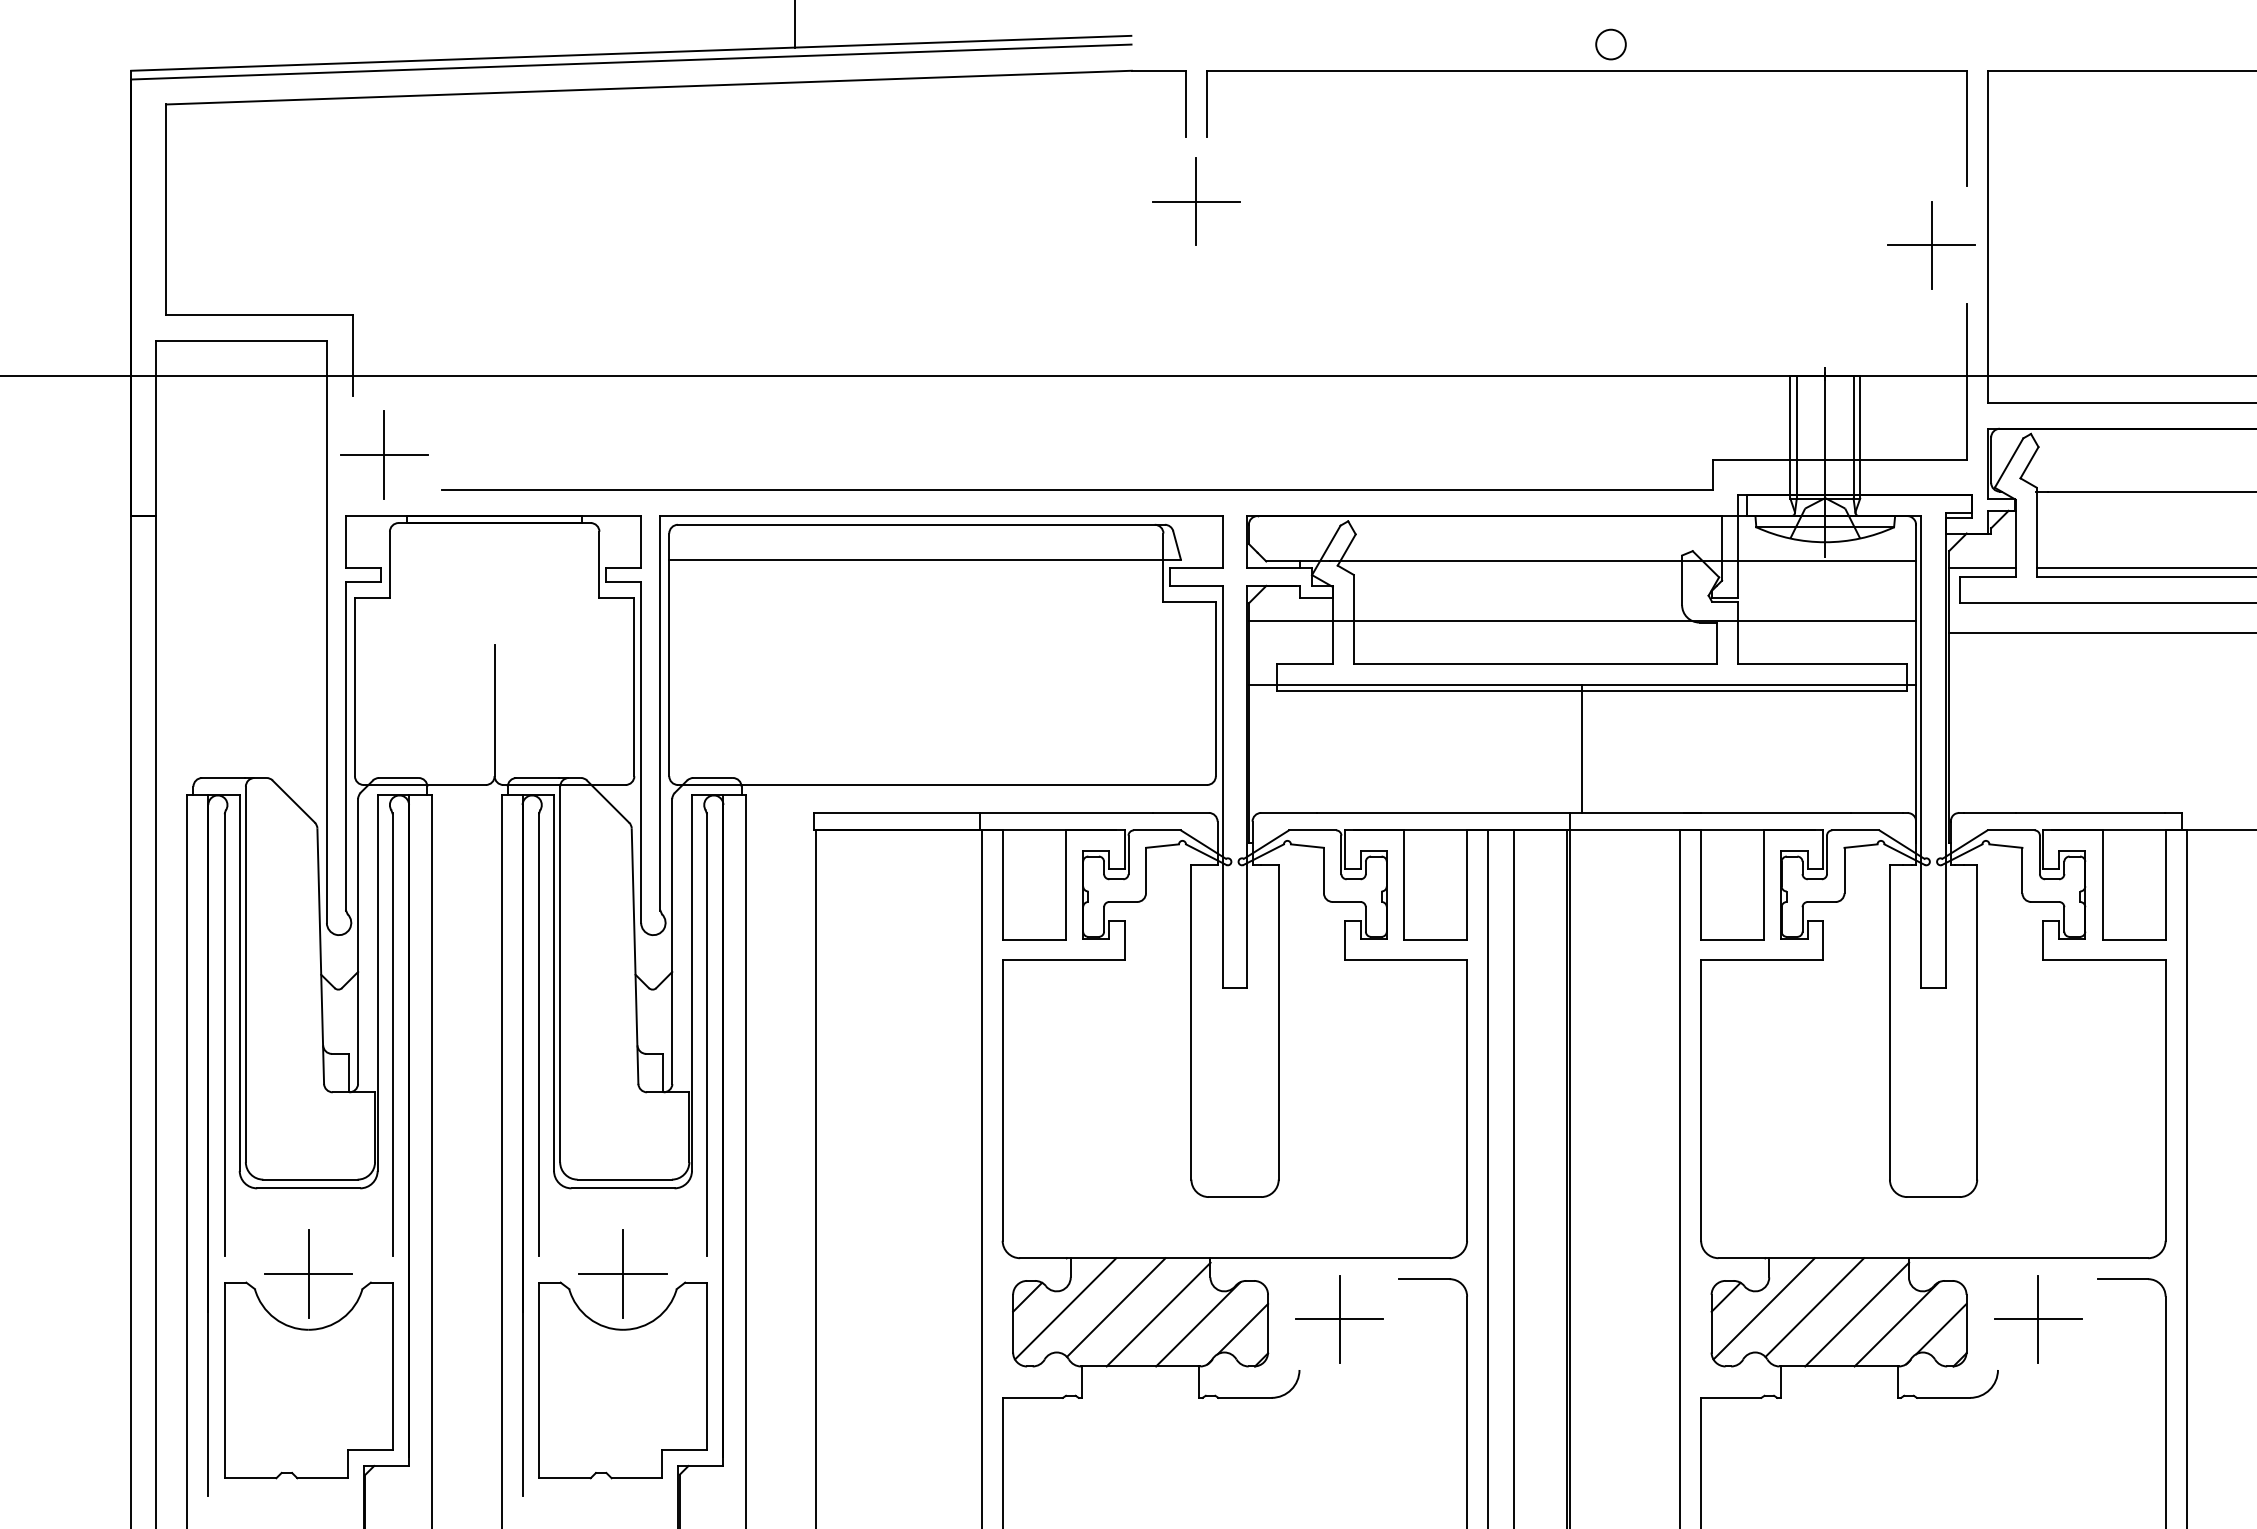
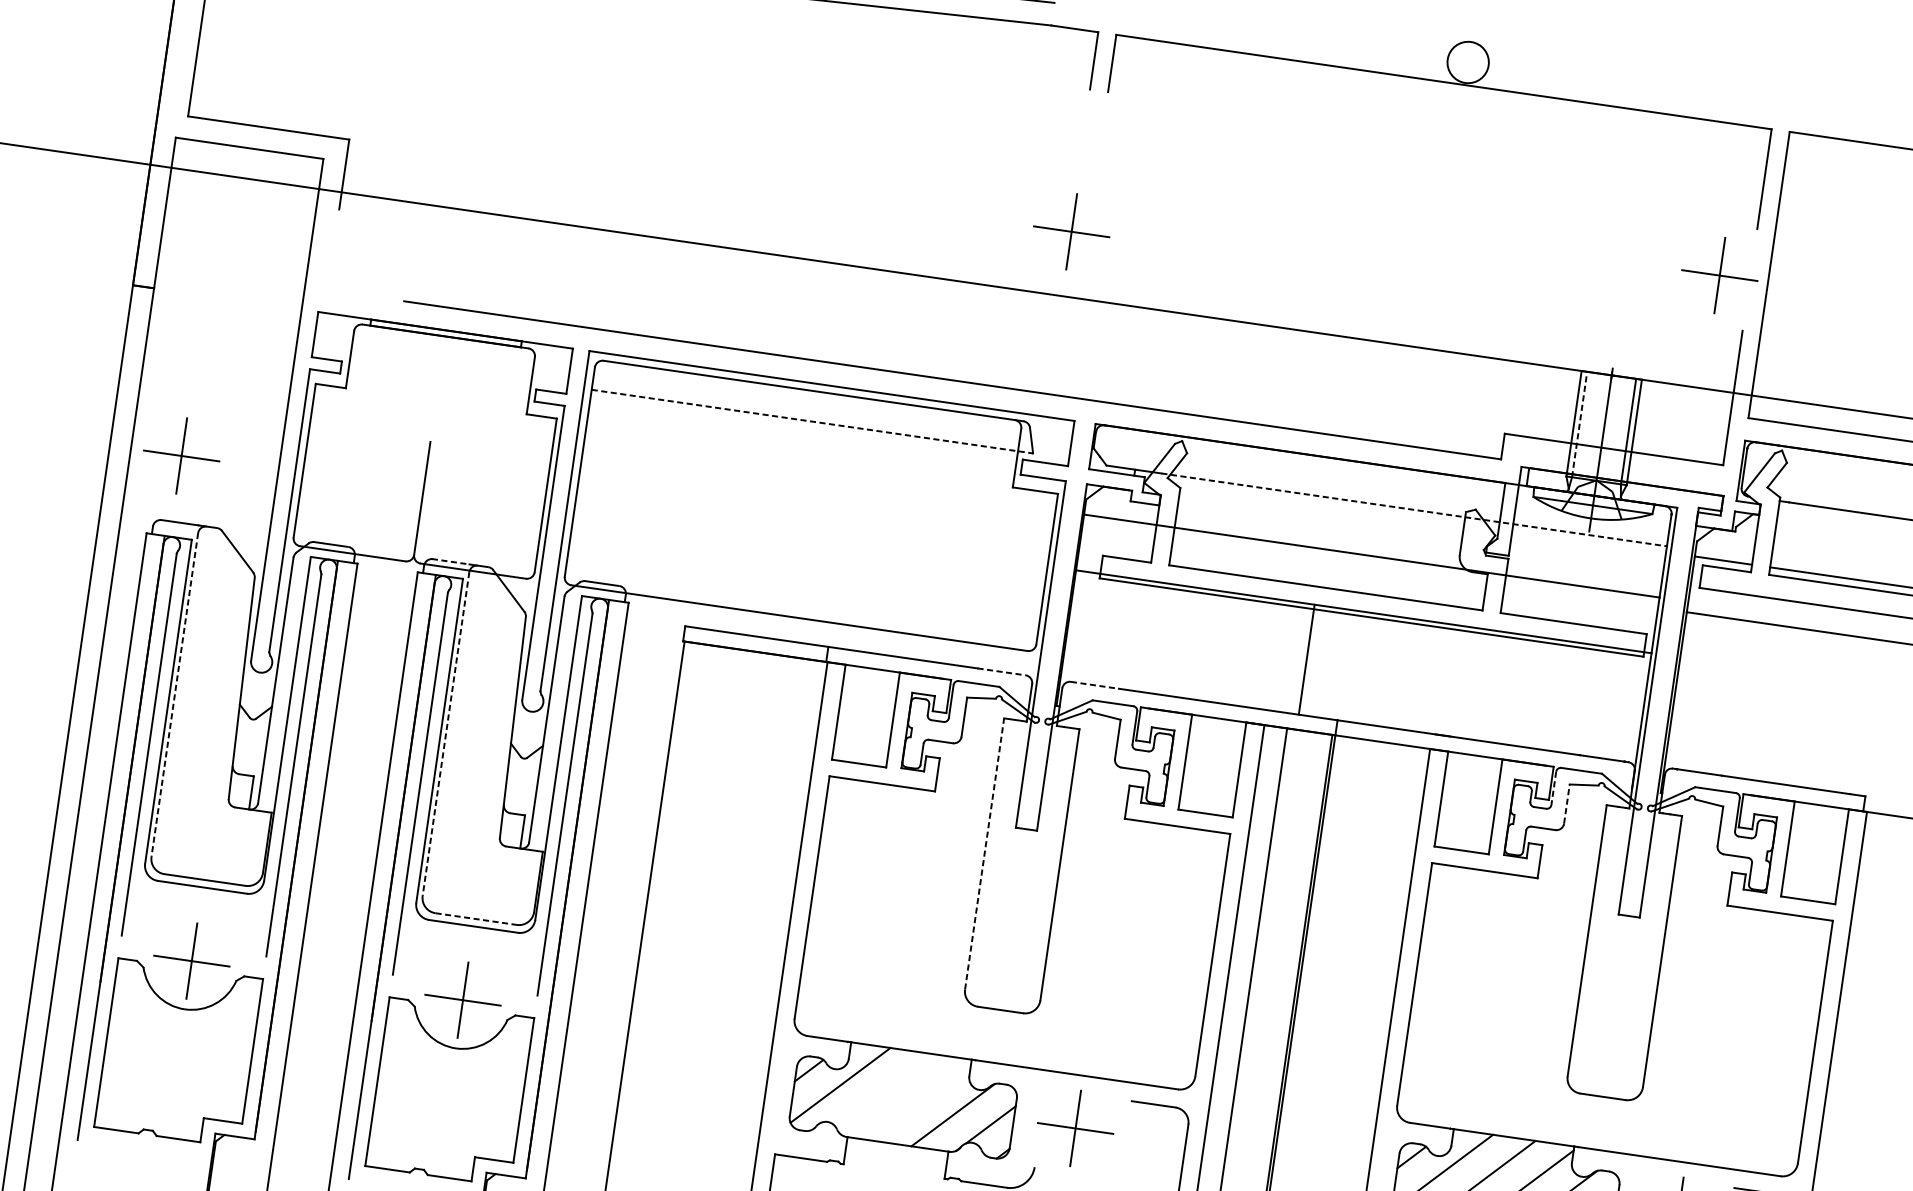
circle: (1610, 44) -> (1467, 62), size x1.6
part: (1196, 201) -> (1071, 231), moved
line: (1796, 436) -> (1579, 423), solid -> dashed
part: (384, 454) -> (181, 455), moved
line: (925, 559) -> (812, 421), solid -> dashed
line: (1623, 561) -> (1414, 509), solid -> dashed
line: (1582, 748) -> (1306, 659), moved
line: (537, 778) -> (450, 562), solid -> dashed
line: (1180, 812) -> (1001, 671), solid -> dashed
line: (1289, 812) -> (1095, 685), solid -> dashed
line: (1827, 855) -> (1554, 788), solid -> dashed
line: (1844, 870) -> (1566, 804), solid -> dashed
line: (245, 974) -> (174, 694), solid -> dashed
line: (560, 974) -> (446, 734), solid -> dashed
line: (1191, 1021) -> (984, 853), solid -> dashed
line: (625, 1179) -> (476, 919), solid -> dashed
line: (1116, 1307) -> (884, 1090), removed
line: (1158, 1314) -> (919, 1101), removed

